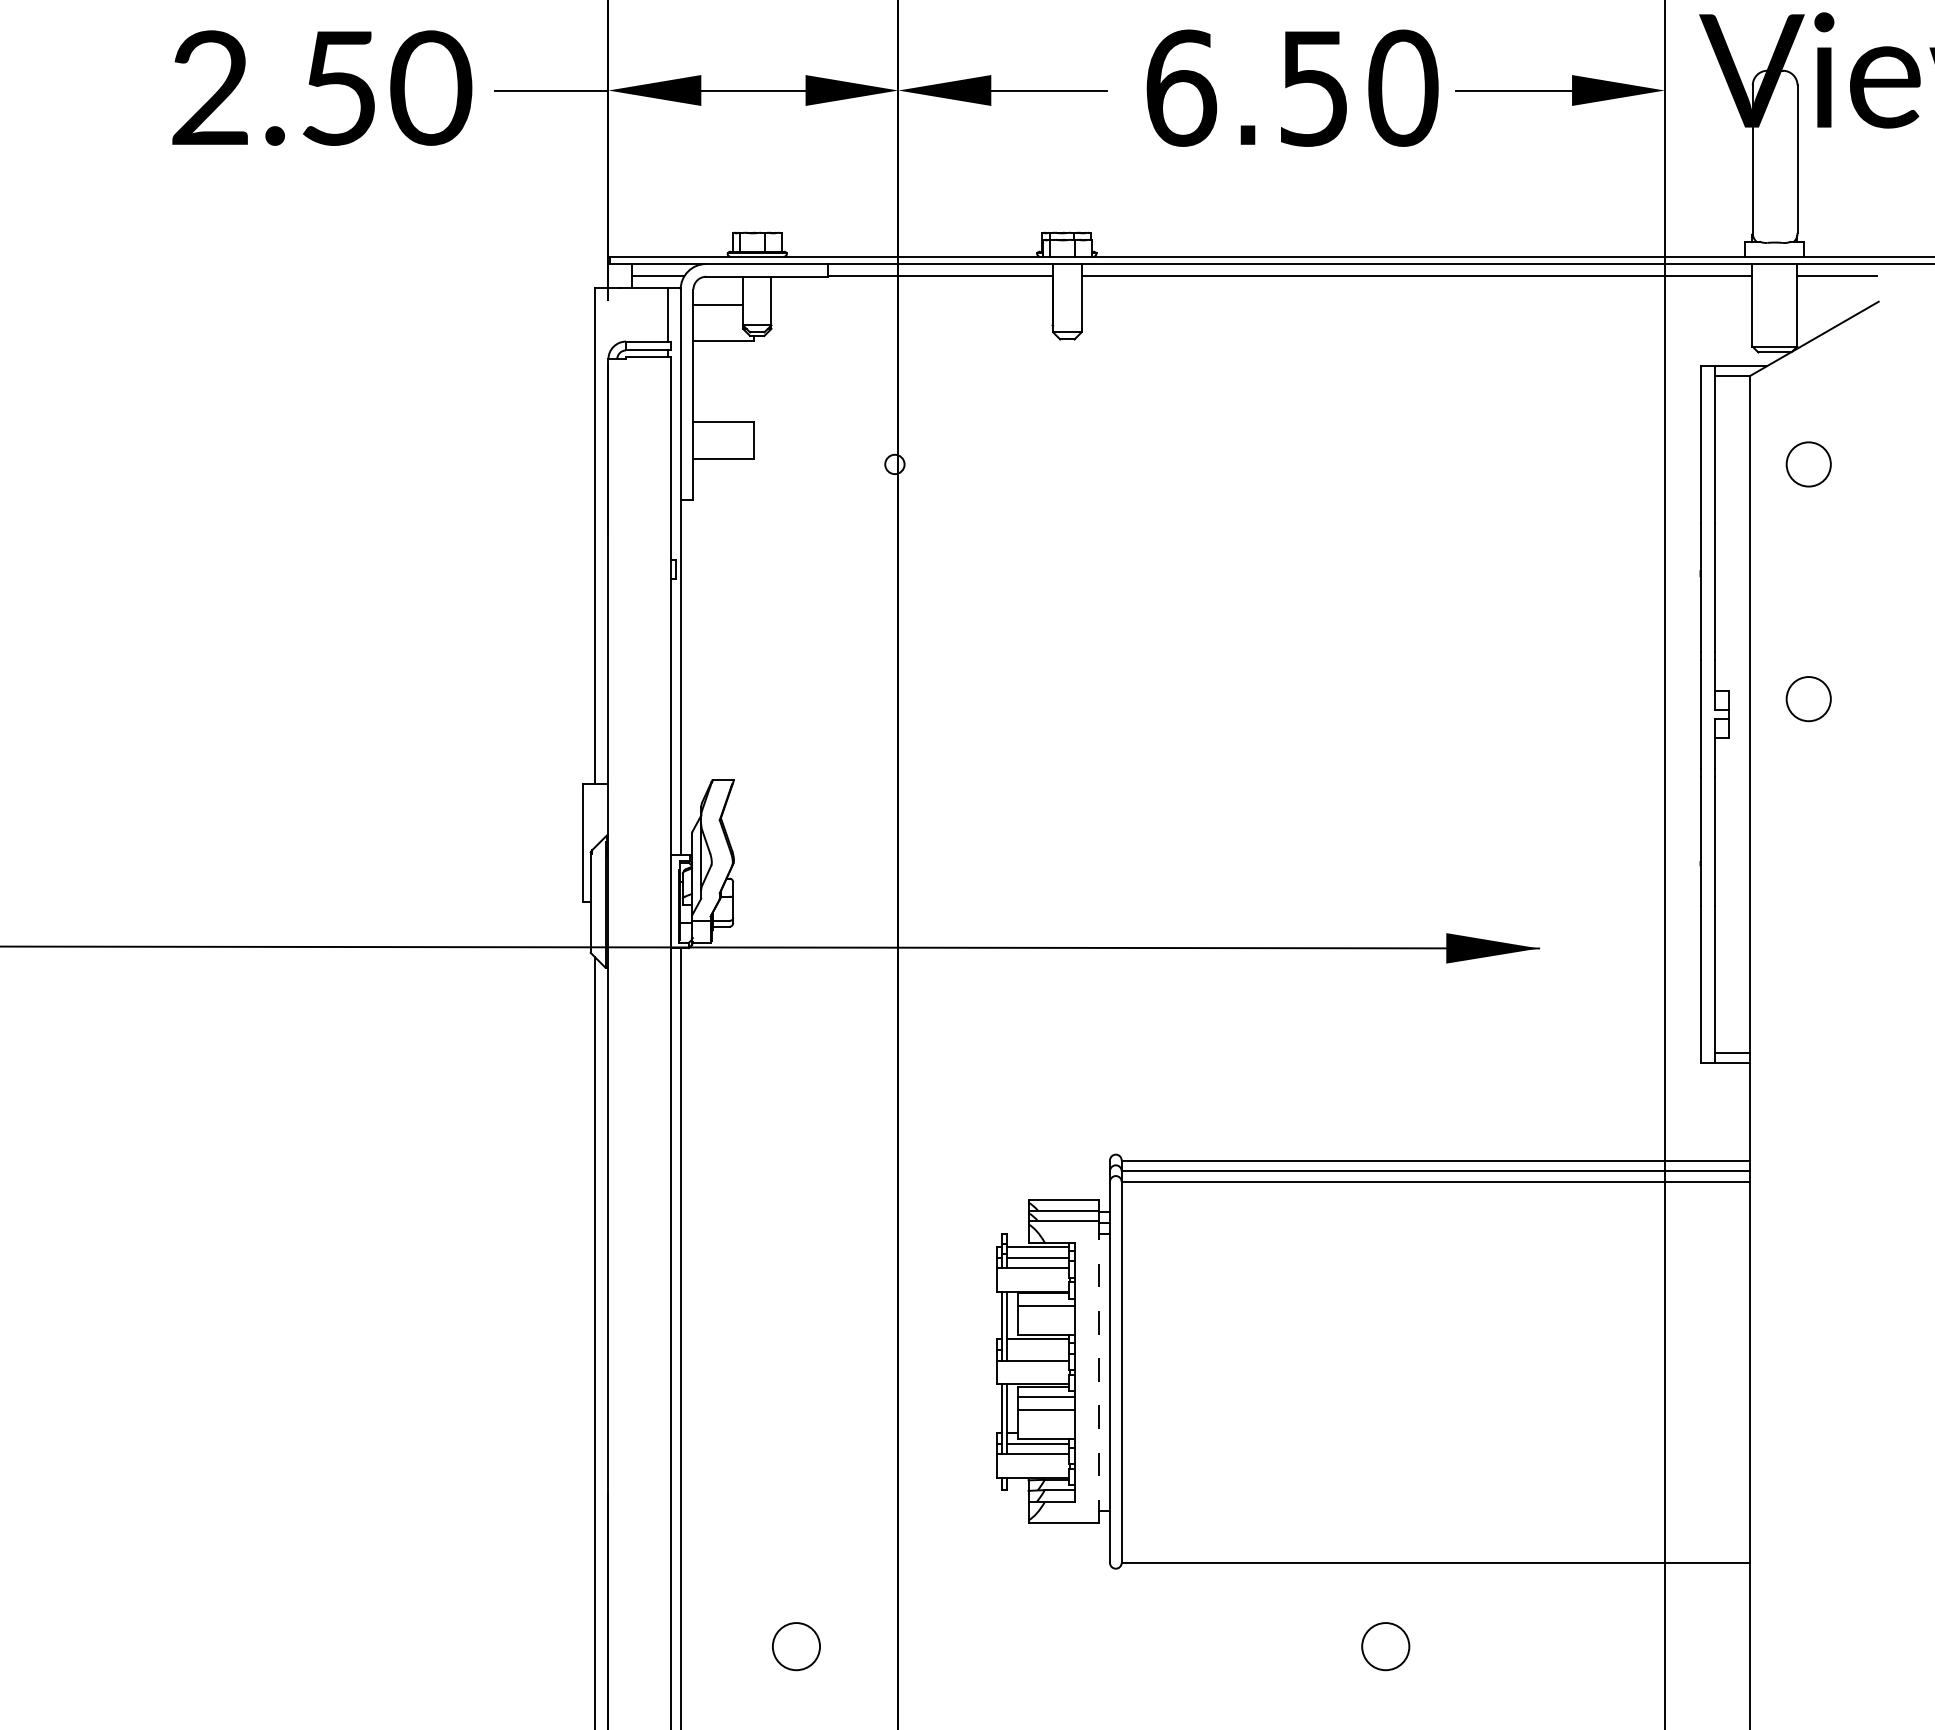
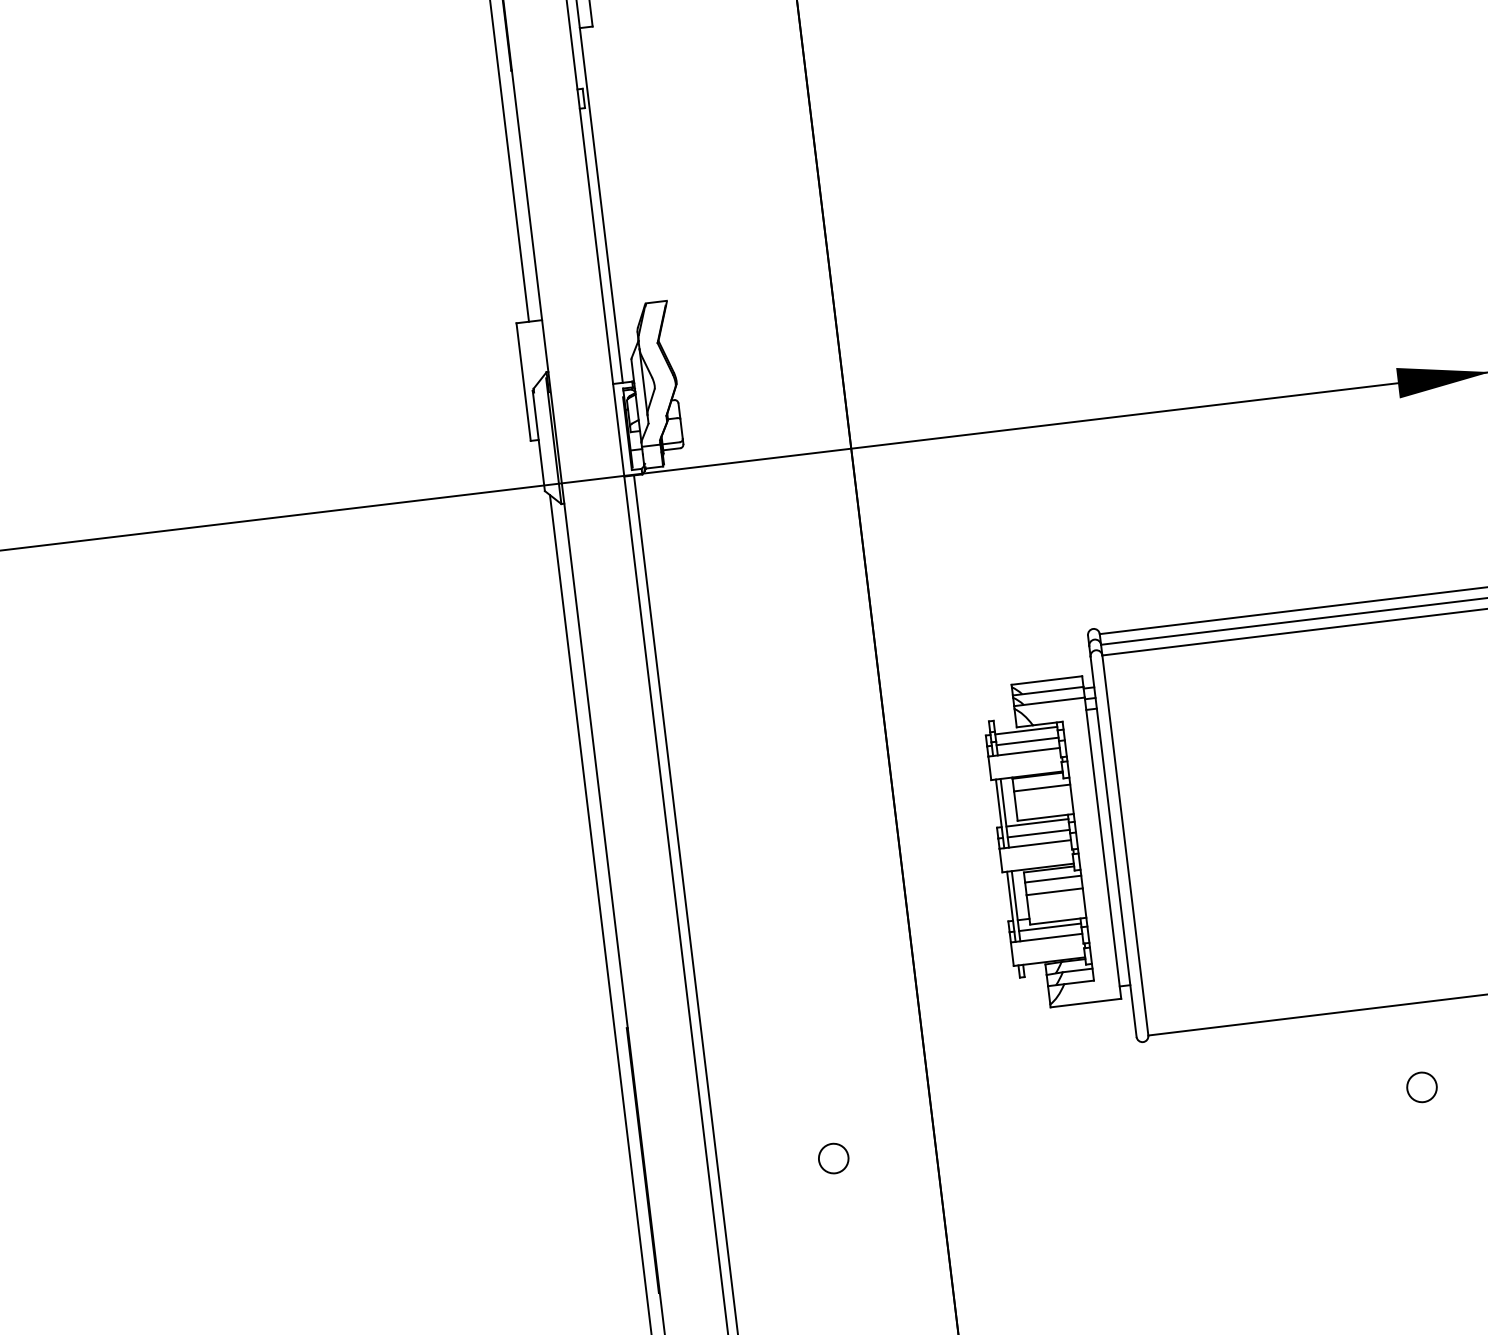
line: (1037, 1350) -> (1038, 833), added
line: (1099, 1372) -> (1103, 848), dashed -> solid
circle: (795, 1646) -> (832, 1158), size x0.62
circle: (1385, 1646) -> (1421, 1087), size x0.62

